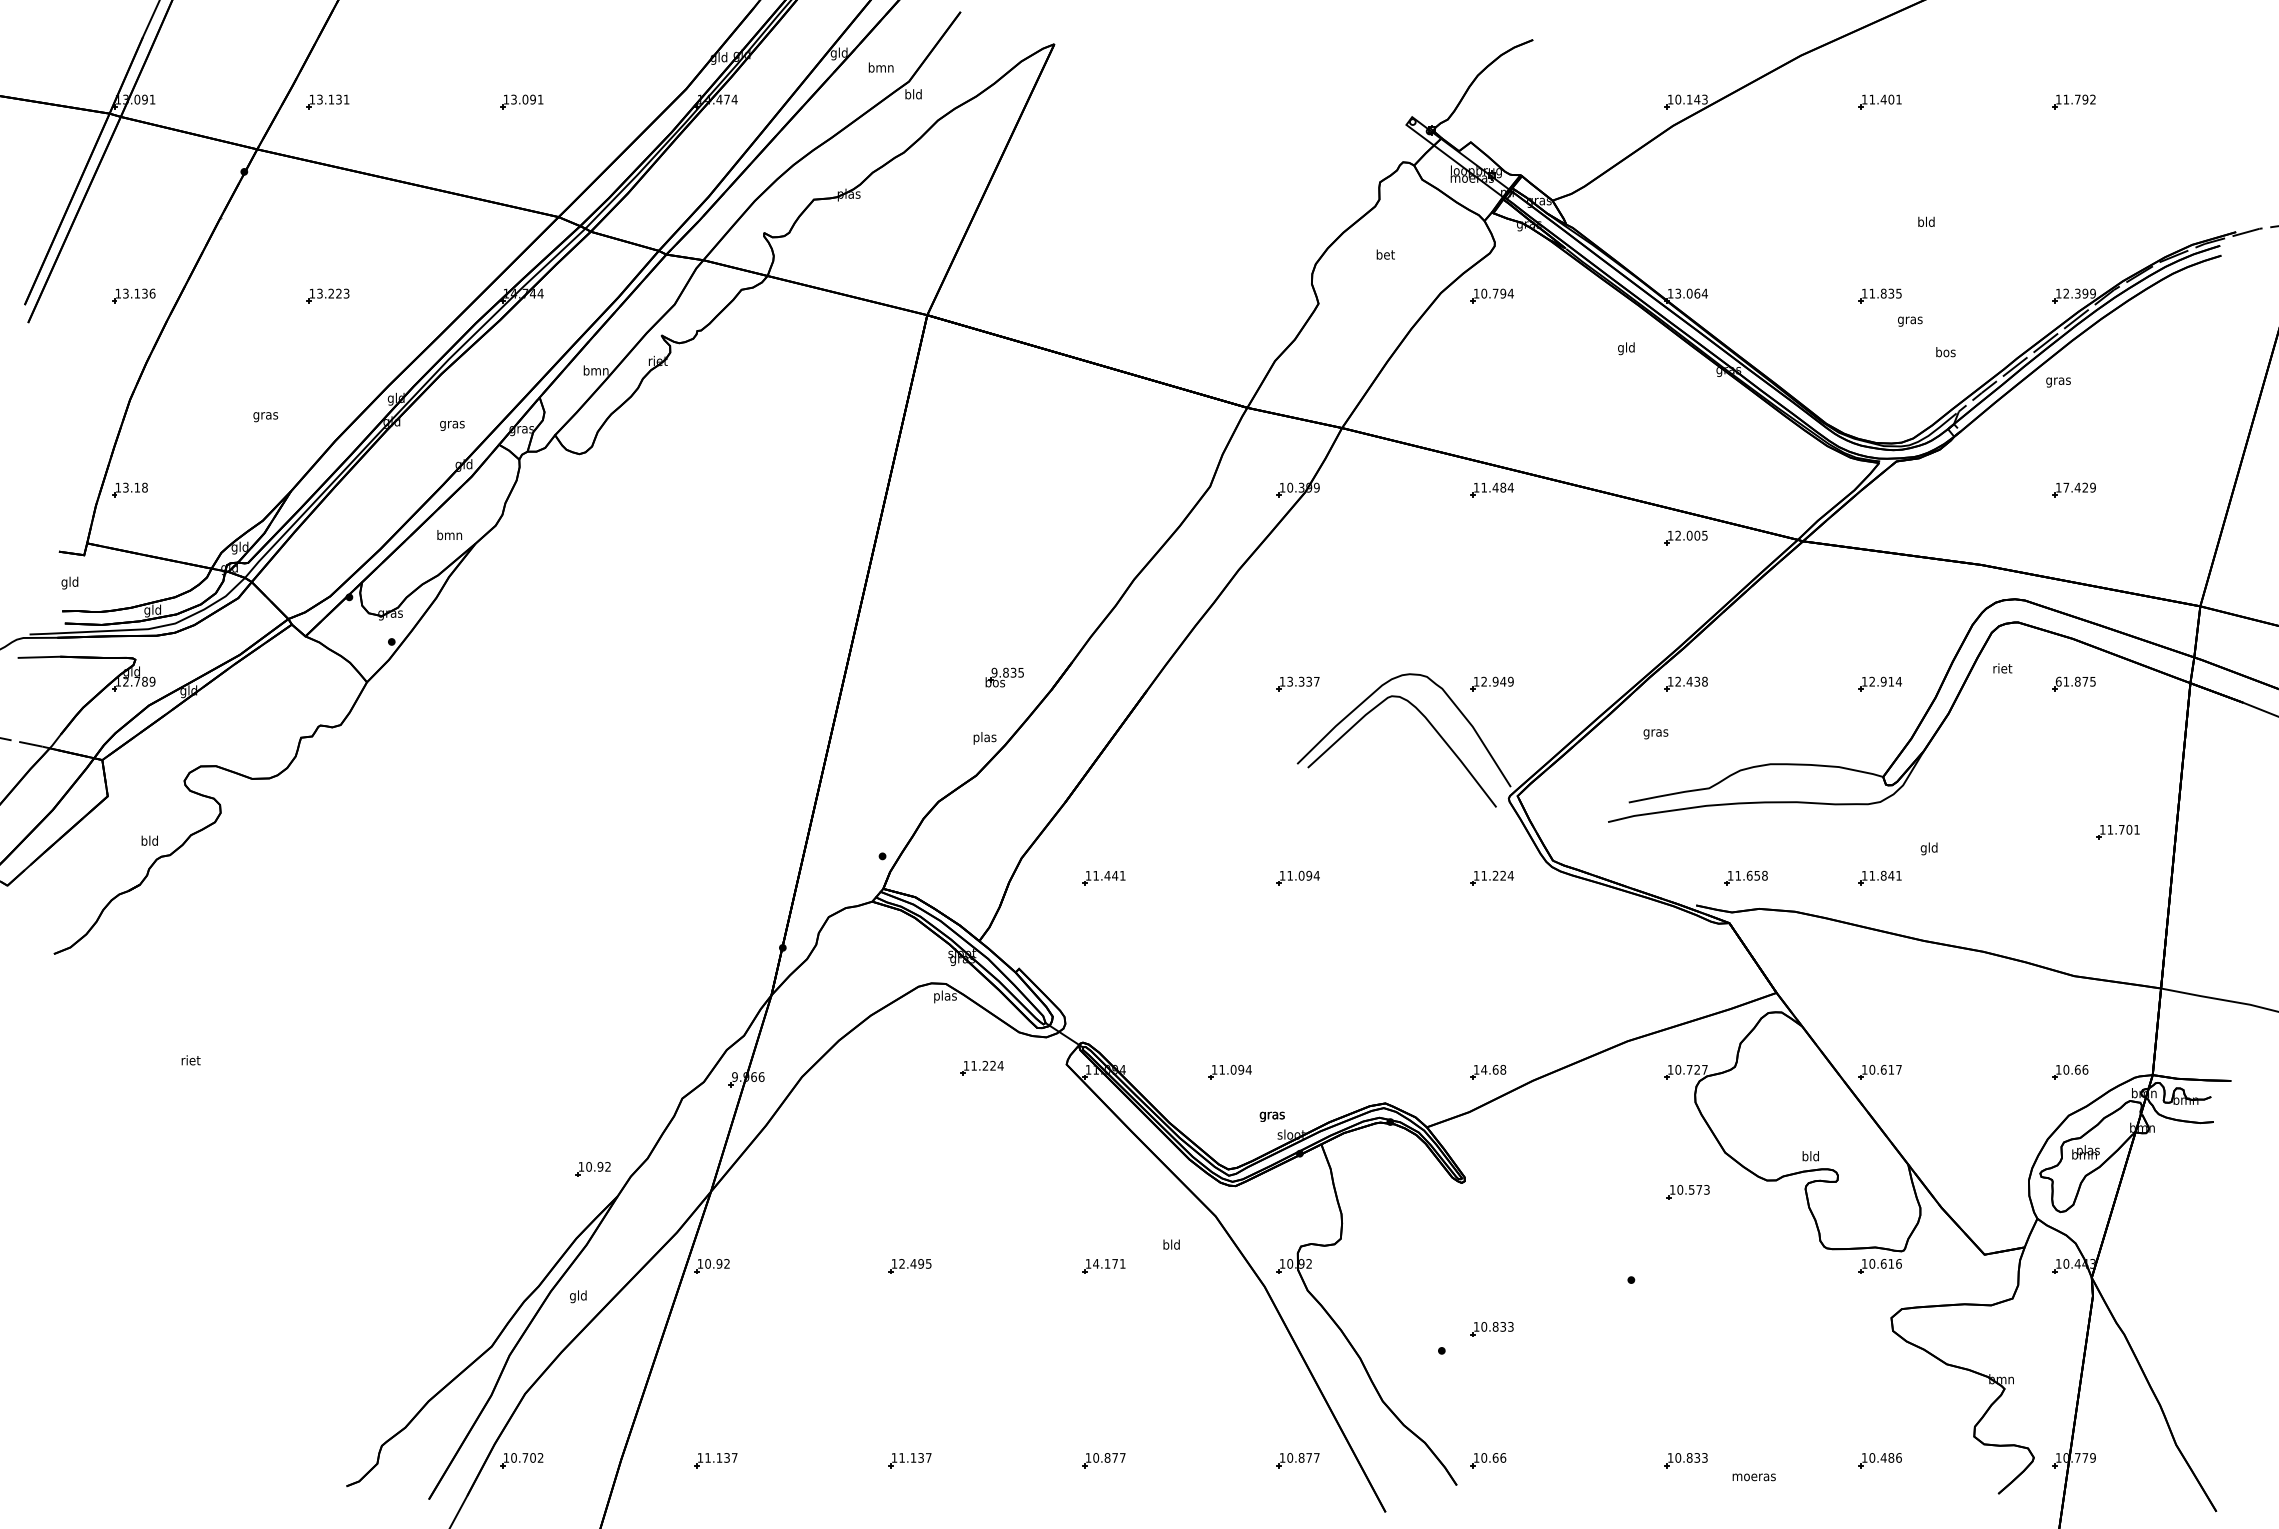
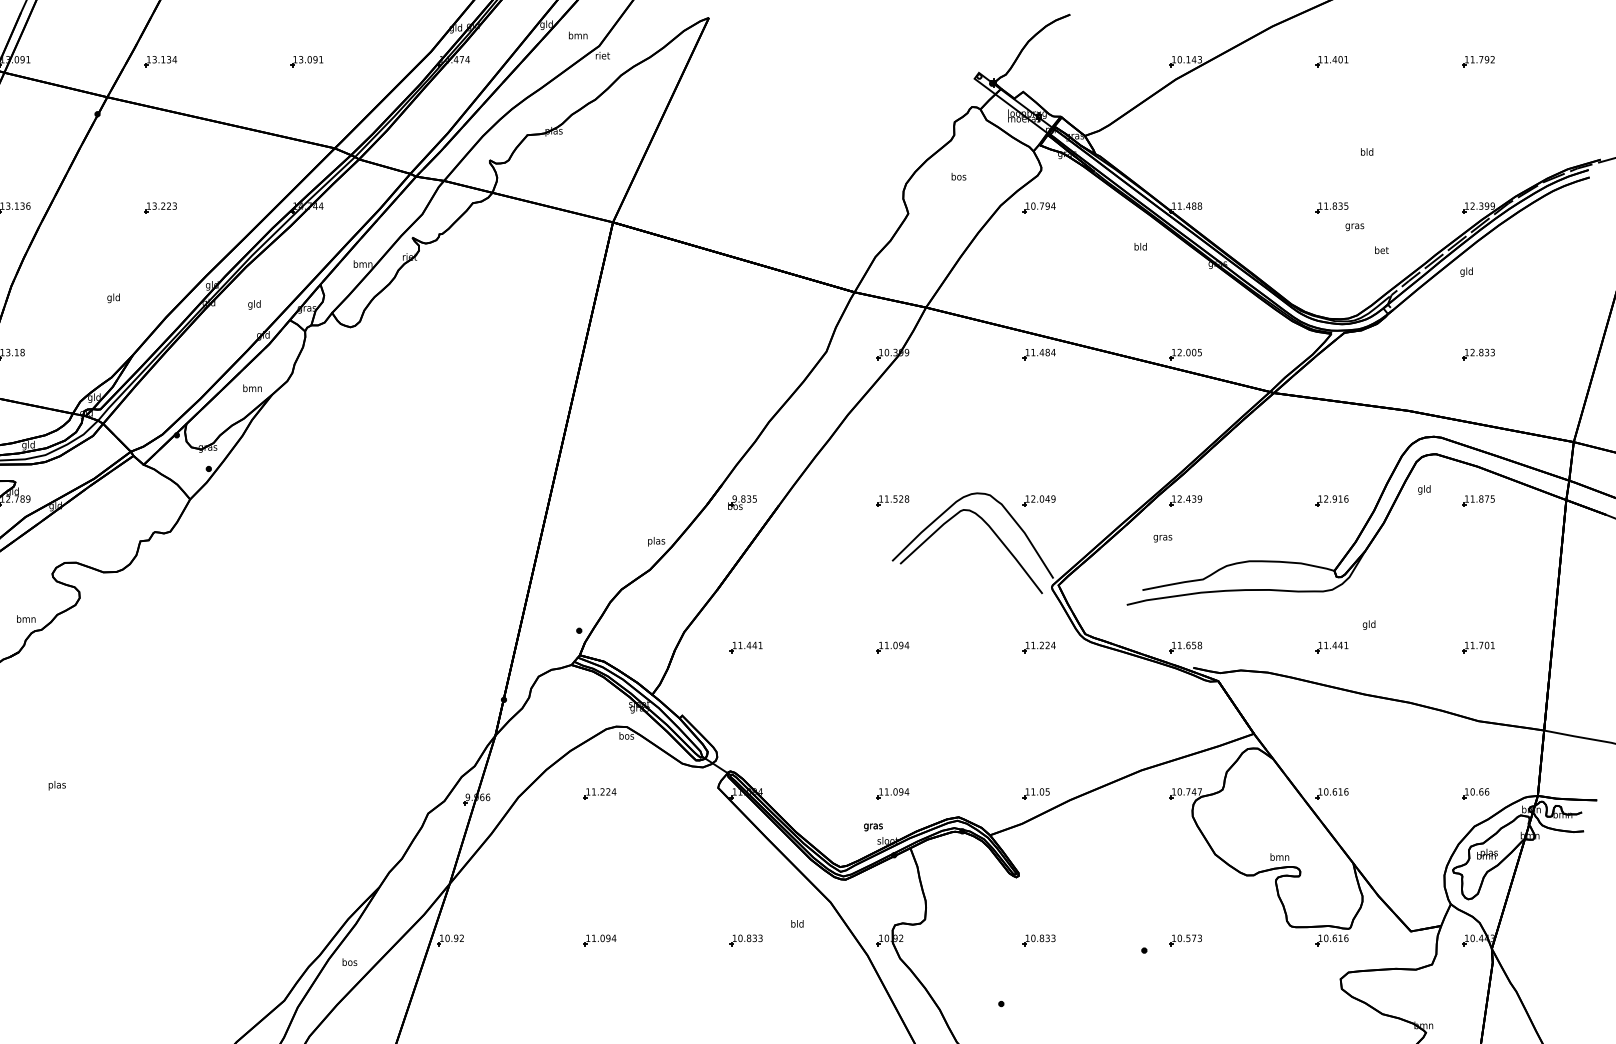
text: (913, 94) -> (602, 55), bld -> riet
text: (346, 99) -> (174, 59), 13.131 -> 13.134
text: (1385, 254) -> (958, 176), bet -> bos
text: (1691, 293) -> (1189, 206), 13.064 -> 11.488
text: (1621, 348) -> (1136, 247), gld -> bld
text: (1945, 352) -> (1381, 250), bos -> bet
text: (2058, 380) -> (1466, 271), gras -> gld
text: (265, 415) -> (113, 298), gras -> gld
text: (452, 424) -> (254, 304), gras -> gld
text: (2079, 487) -> (1482, 352), 17.429 -> 12.833
part: (1685, 537) -> (1185, 353), moved
text: (2002, 669) -> (1424, 489), riet -> gld
part: (1004, 677) -> (742, 502), moved
text: (1303, 681) -> (896, 498), 13.337 -> 11.528
text: (1495, 681) -> (1041, 498), 12.949 -> 12.049
text: (1704, 681) -> (1199, 498), 12.438 -> 12.439
text: (1898, 681) -> (1345, 498), 12.914 -> 12.916
text: (2058, 681) -> (1466, 498), 61.875 -> 11.875
part: (2117, 831) -> (1478, 646), moved
text: (149, 840) -> (26, 618), bld -> bmn
text: (1883, 875) -> (1334, 645), 11.841 -> 11.441
part: (1745, 877) -> (1185, 646), moved
text: (945, 996) -> (626, 736), plas -> bos
text: (190, 1061) -> (56, 785), riet -> plas
part: (981, 1067) -> (599, 793), moved
text: (1493, 1069) -> (1040, 791), 14.68 -> 11.05
text: (1697, 1069) -> (1194, 791), 10.727 -> 10.747
text: (1898, 1069) -> (1345, 791), 10.617 -> 10.616
part: (1229, 1071) -> (892, 793), moved
text: (1810, 1156) -> (1279, 857), bld -> bmn
part: (592, 1169) -> (360, 867), removed
part: (1687, 1192) -> (1185, 940), moved
text: (915, 1263) -> (604, 938), 12.495 -> 11.094
text: (1109, 1263) -> (750, 938), 14.171 -> 10.833
text: (578, 1296) -> (349, 962), gld -> bos
part: (1491, 1329) -> (1038, 940), moved

